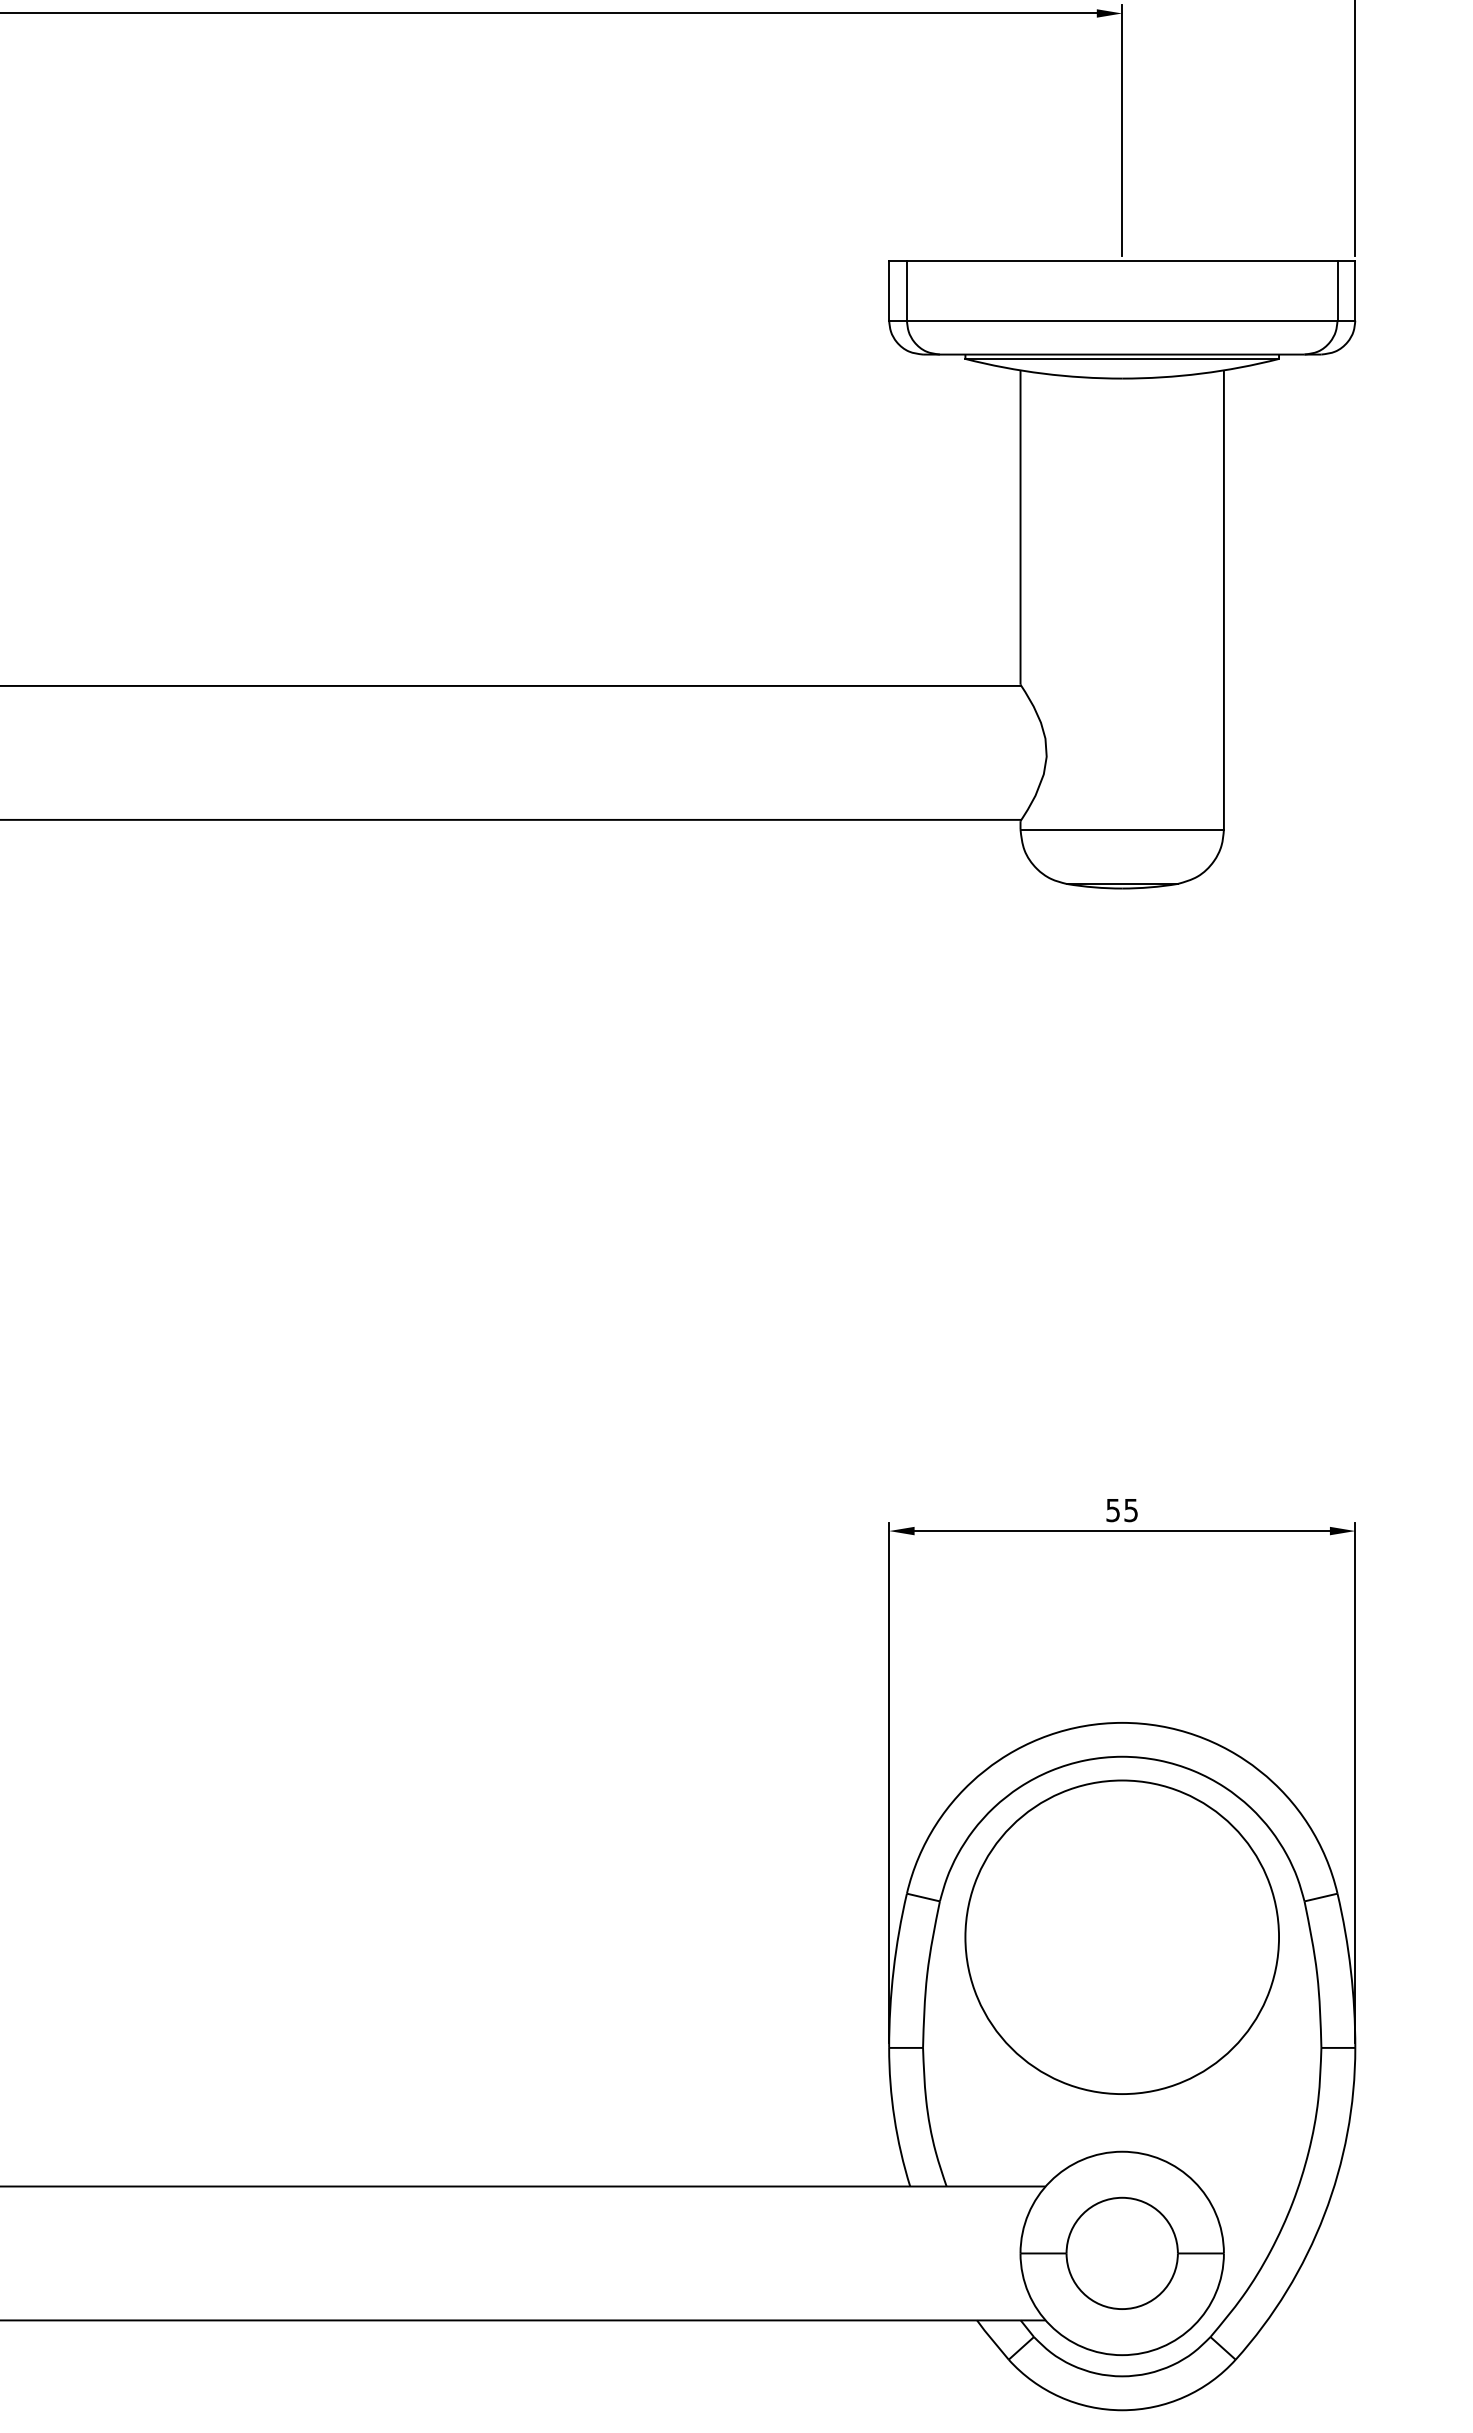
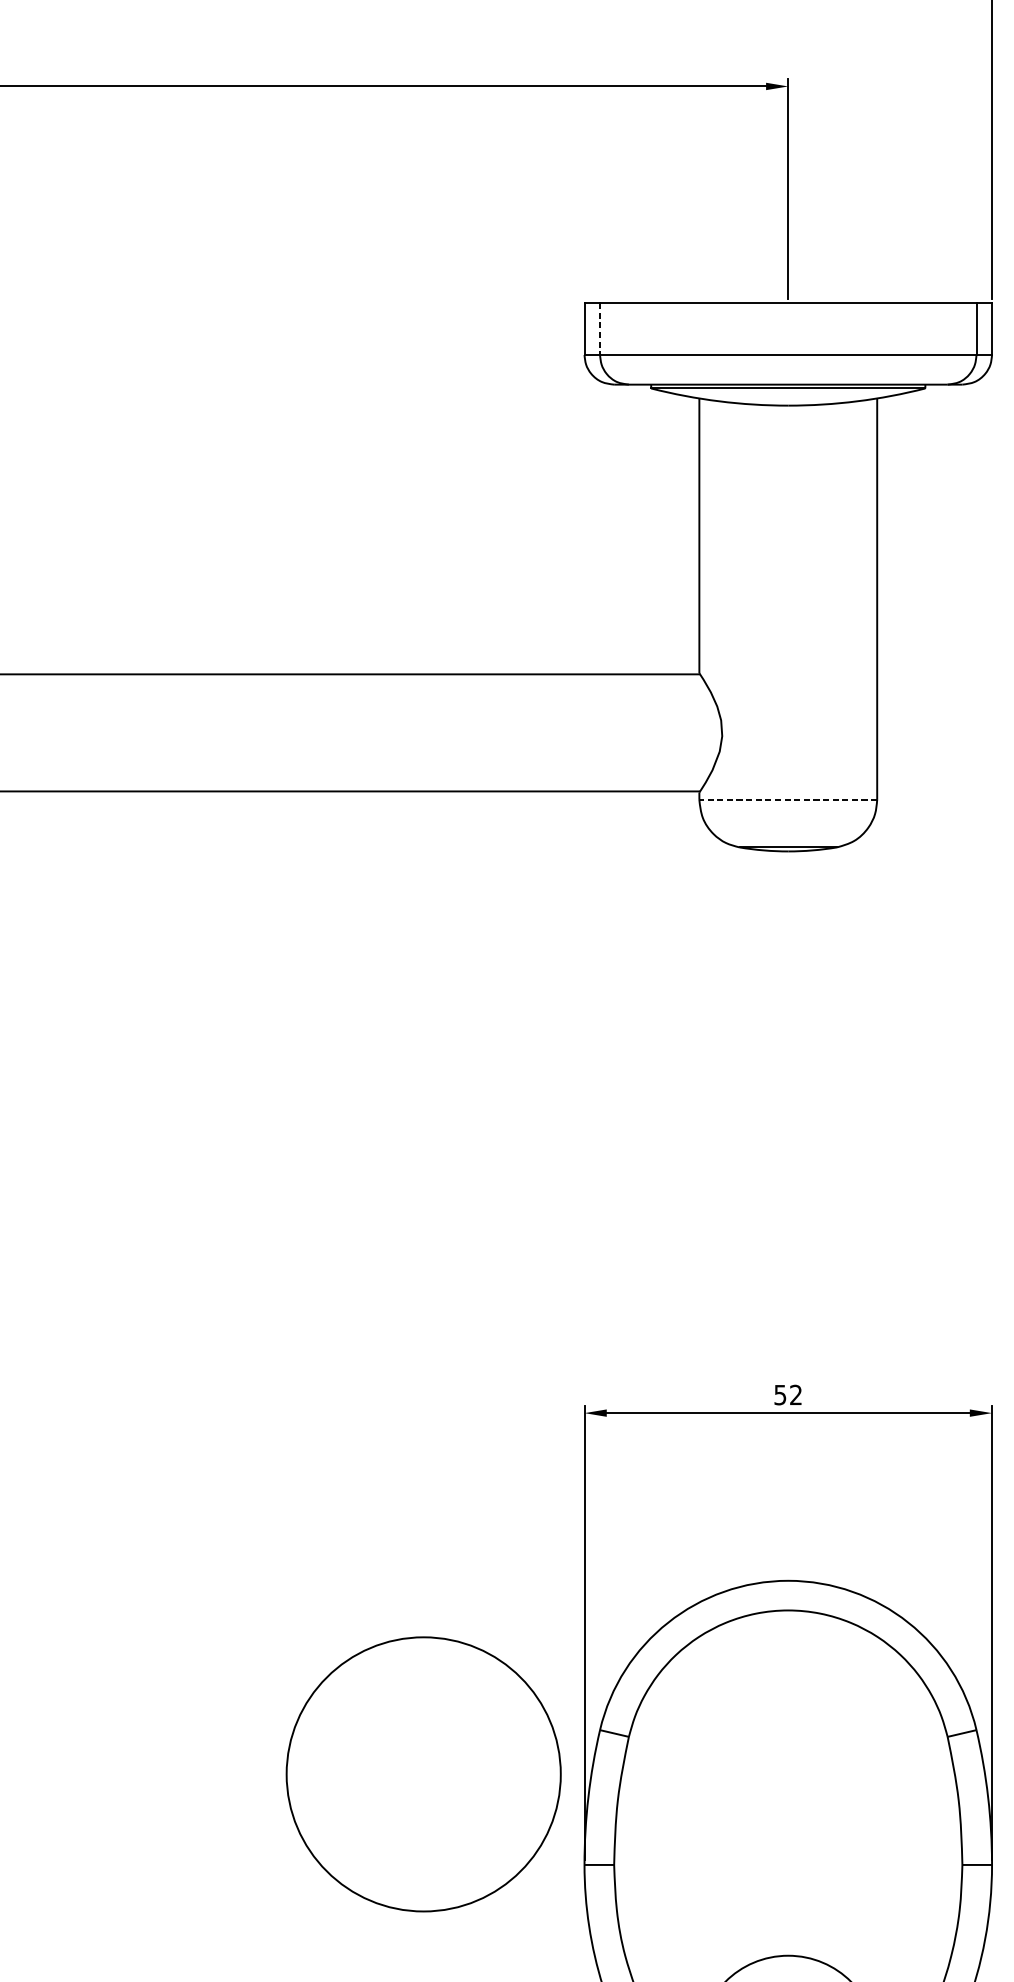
line: (906, 291) -> (599, 329), solid -> dashed
line: (1122, 829) -> (788, 799), solid -> dashed
text: (1130, 1510) -> (795, 1395), 55 -> 52
circle: (1121, 1936) -> (423, 1773), moved

